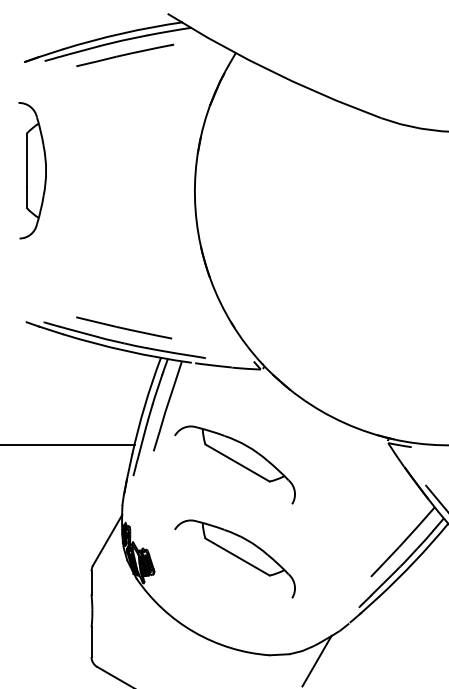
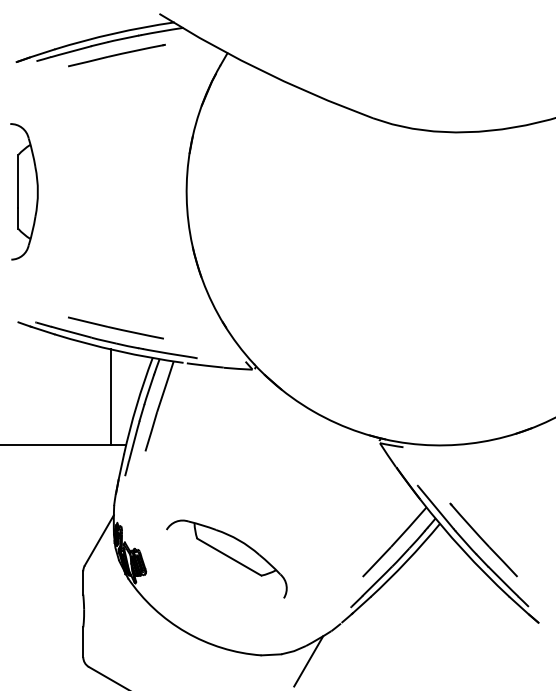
part: (32, 170) -> (24, 191), moved
line: (119, 397) -> (111, 397), added
part: (234, 464) -> (226, 464), removed

